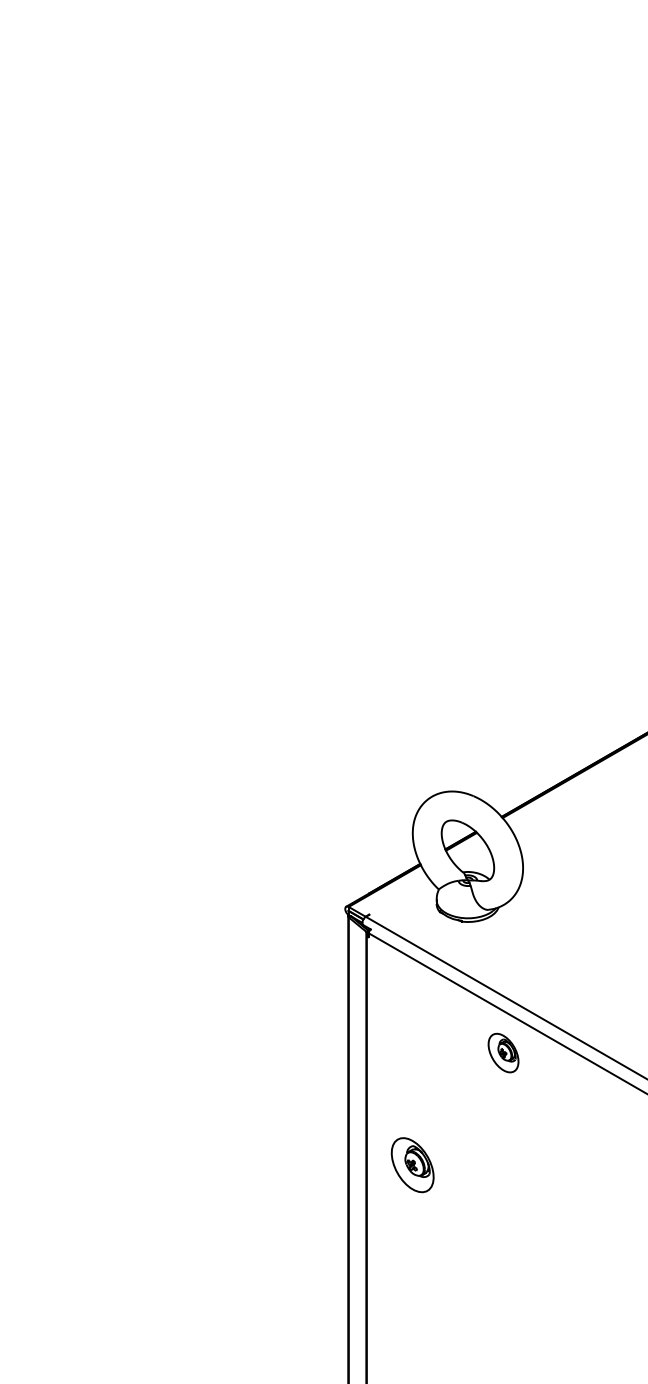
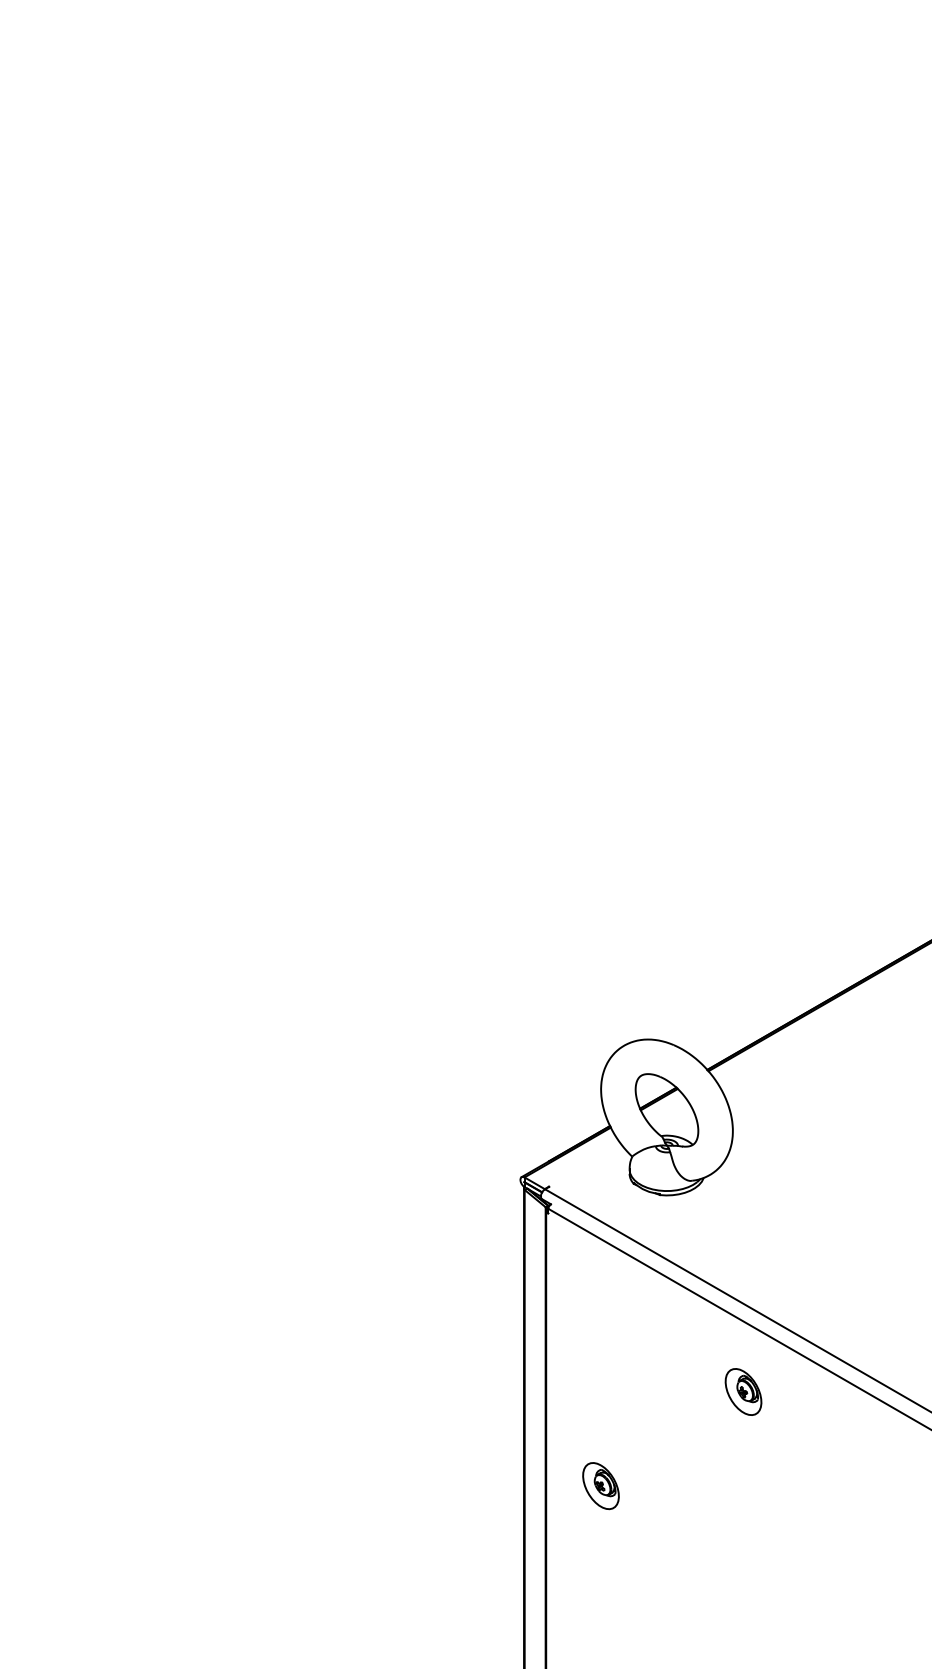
part: (503, 1052) -> (743, 1391), moved
part: (412, 1165) -> (600, 1486), size x0.71

